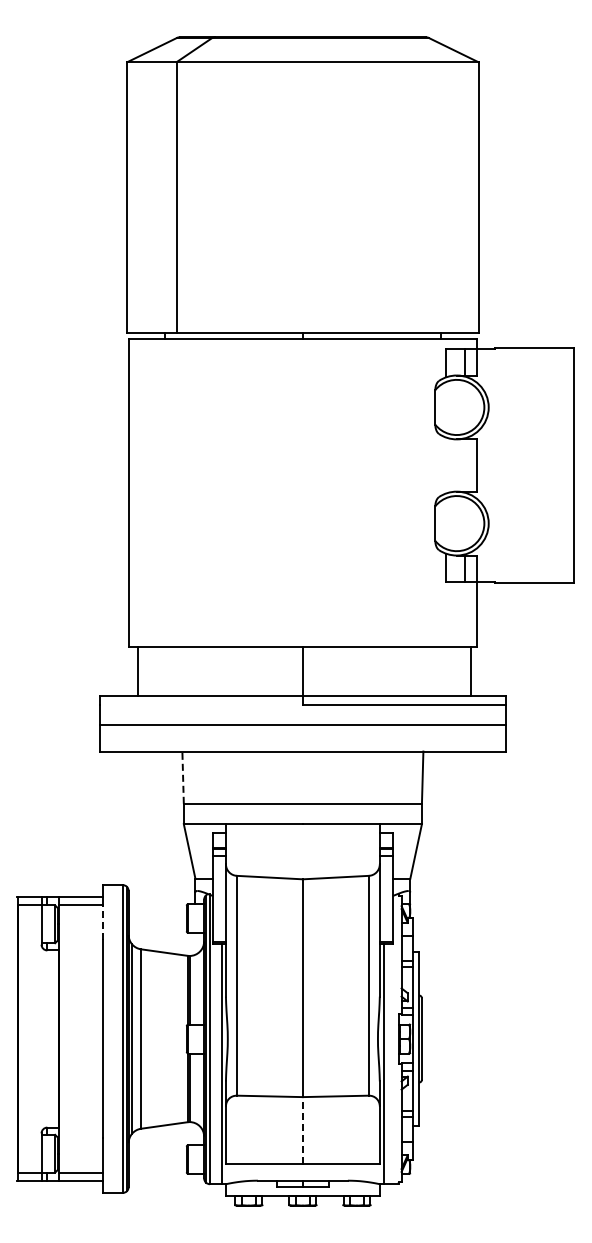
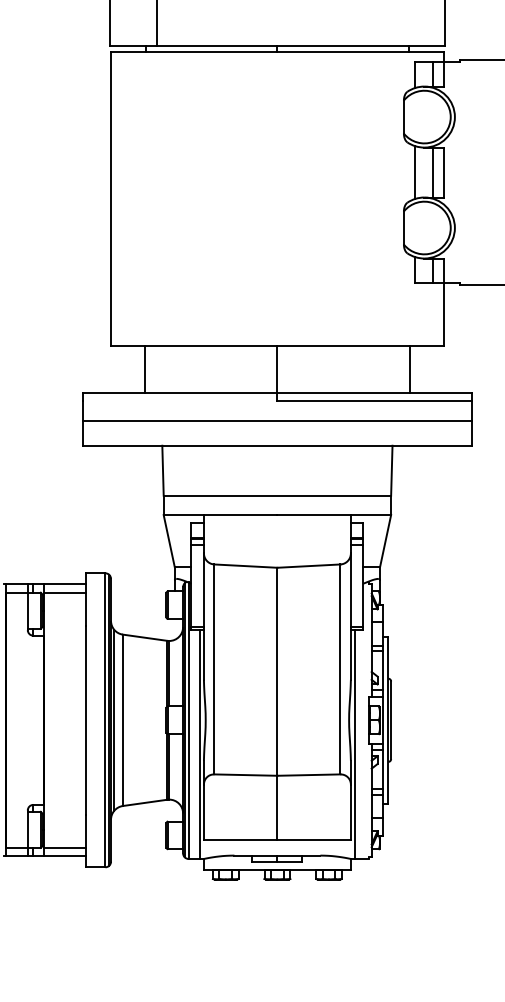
line: (446, 465) -> (414, 172), added
line: (465, 465) -> (432, 172), added
line: (138, 671) -> (145, 369), moved
line: (471, 671) -> (409, 369), moved
line: (183, 777) -> (163, 470), dashed -> solid
line: (102, 922) -> (86, 609), dashed -> solid
line: (302, 1130) -> (277, 807), dashed -> solid

